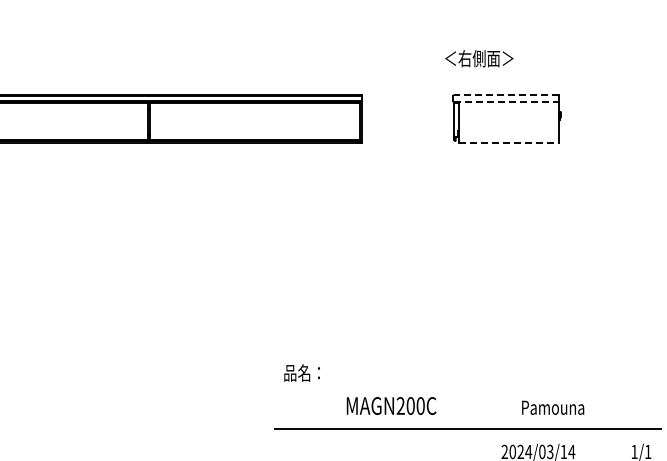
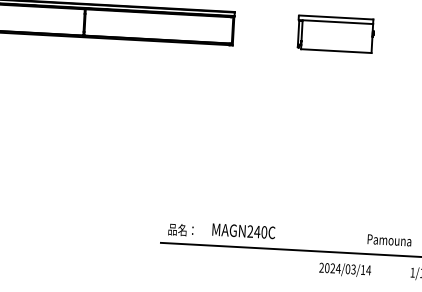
line: (506, 95) -> (336, 17), dashed -> solid
line: (506, 101) -> (336, 21), dashed -> solid
line: (509, 143) -> (336, 51), dashed -> solid
text: (301, 372) -> (180, 229), moved
text: (410, 405) -> (257, 231), MAGN200C -> MAGN240C
text: (553, 407) -> (389, 240), moved

